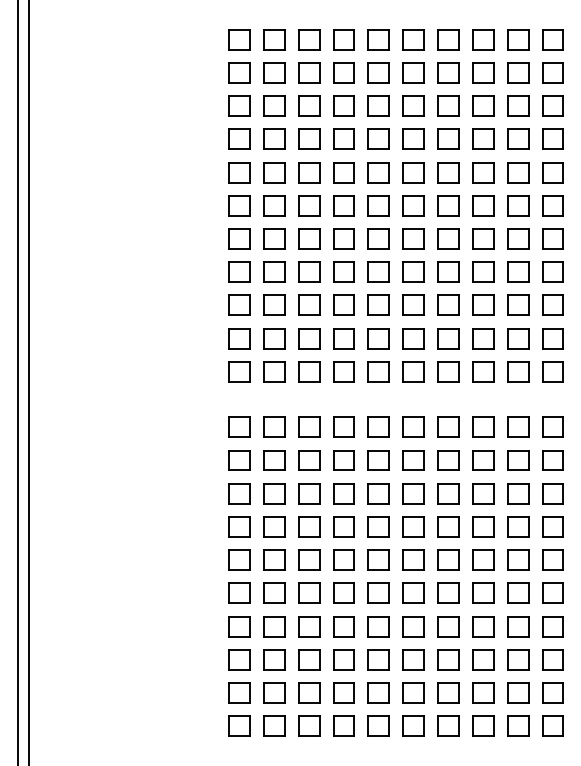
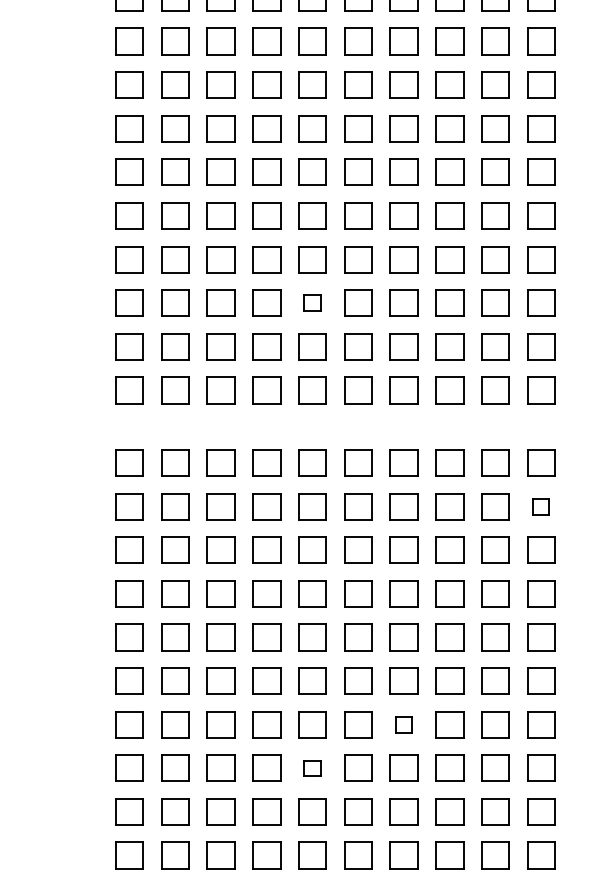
part: (378, 304) -> (312, 301), size x0.6
part: (552, 460) -> (540, 506), size x0.6
part: (448, 626) -> (404, 724), size x0.6
part: (378, 659) -> (312, 767), size x0.6

